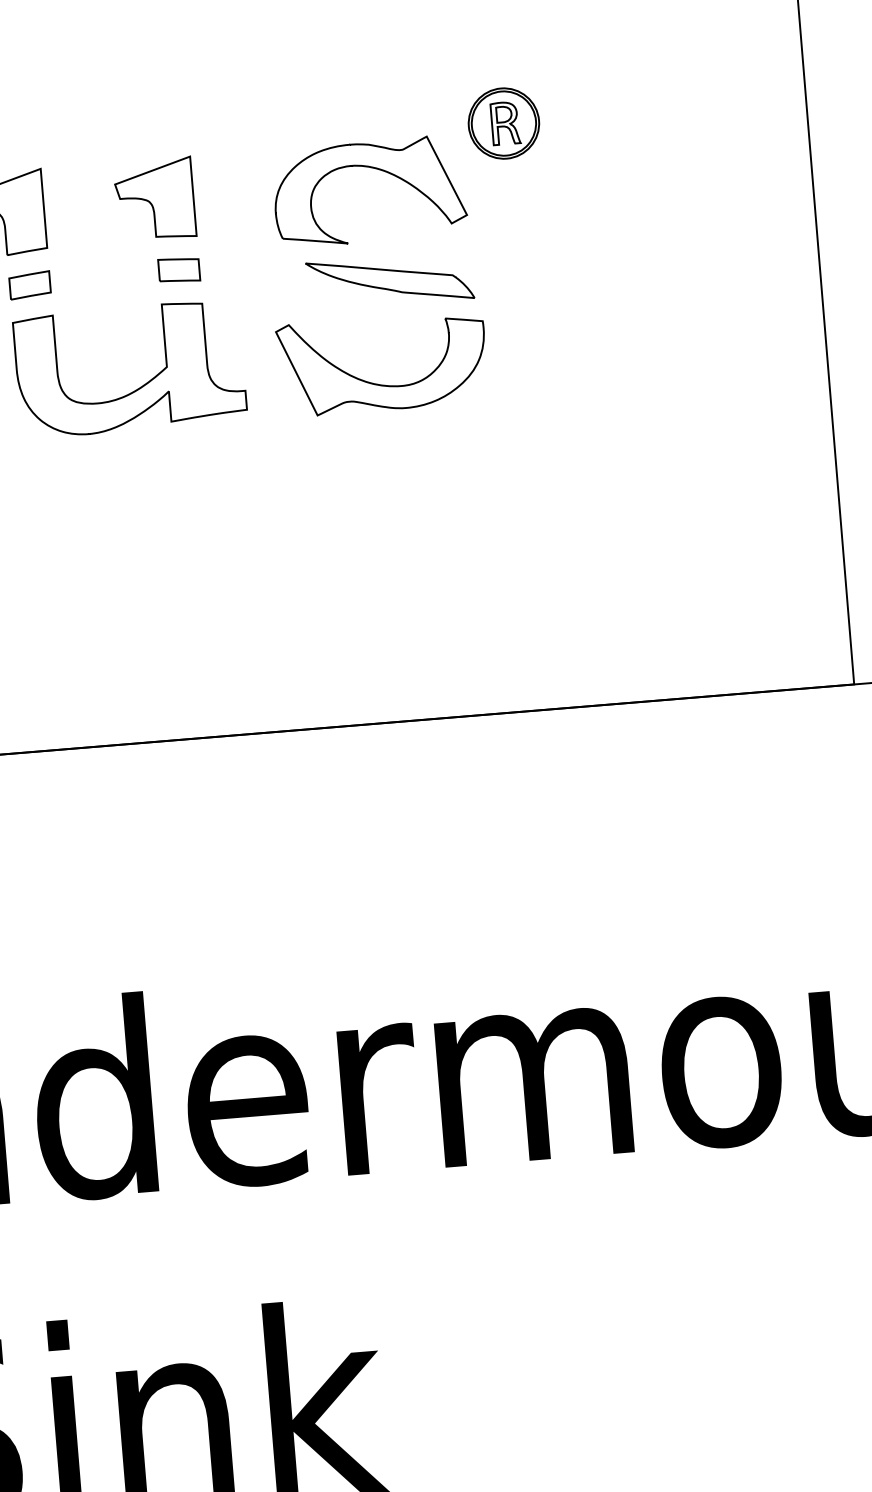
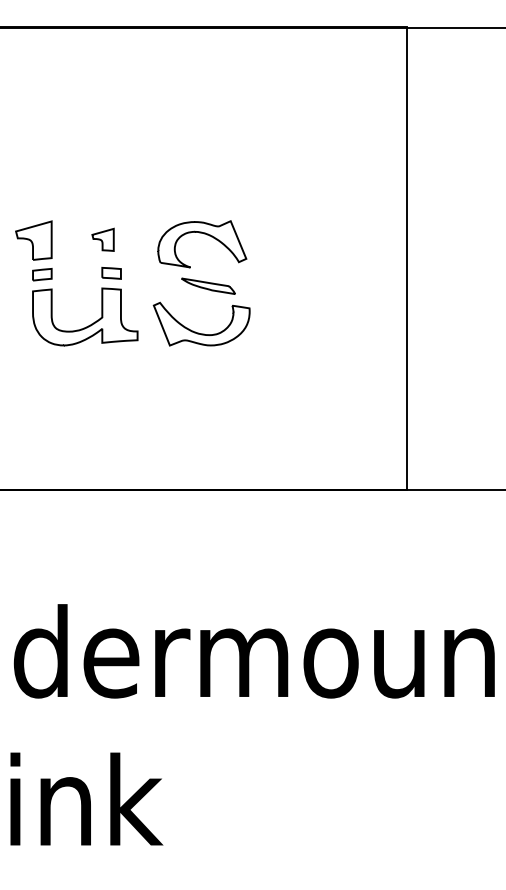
part: (503, 124) -> (266, 218), removed
part: (153, 198) -> (102, 239), size x0.6
part: (390, 281) -> (208, 286), size x0.7

